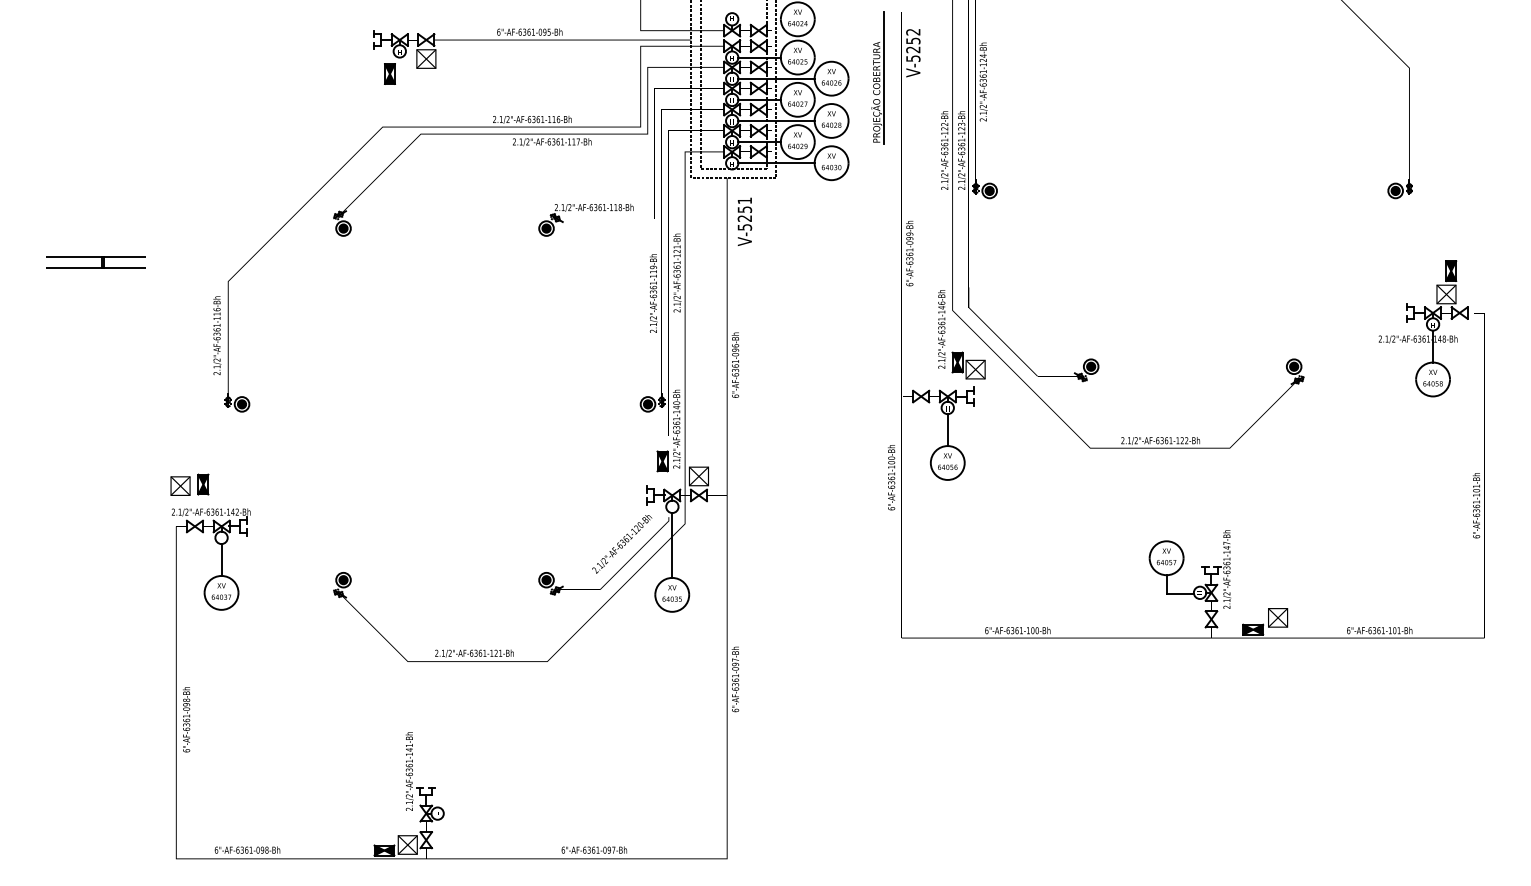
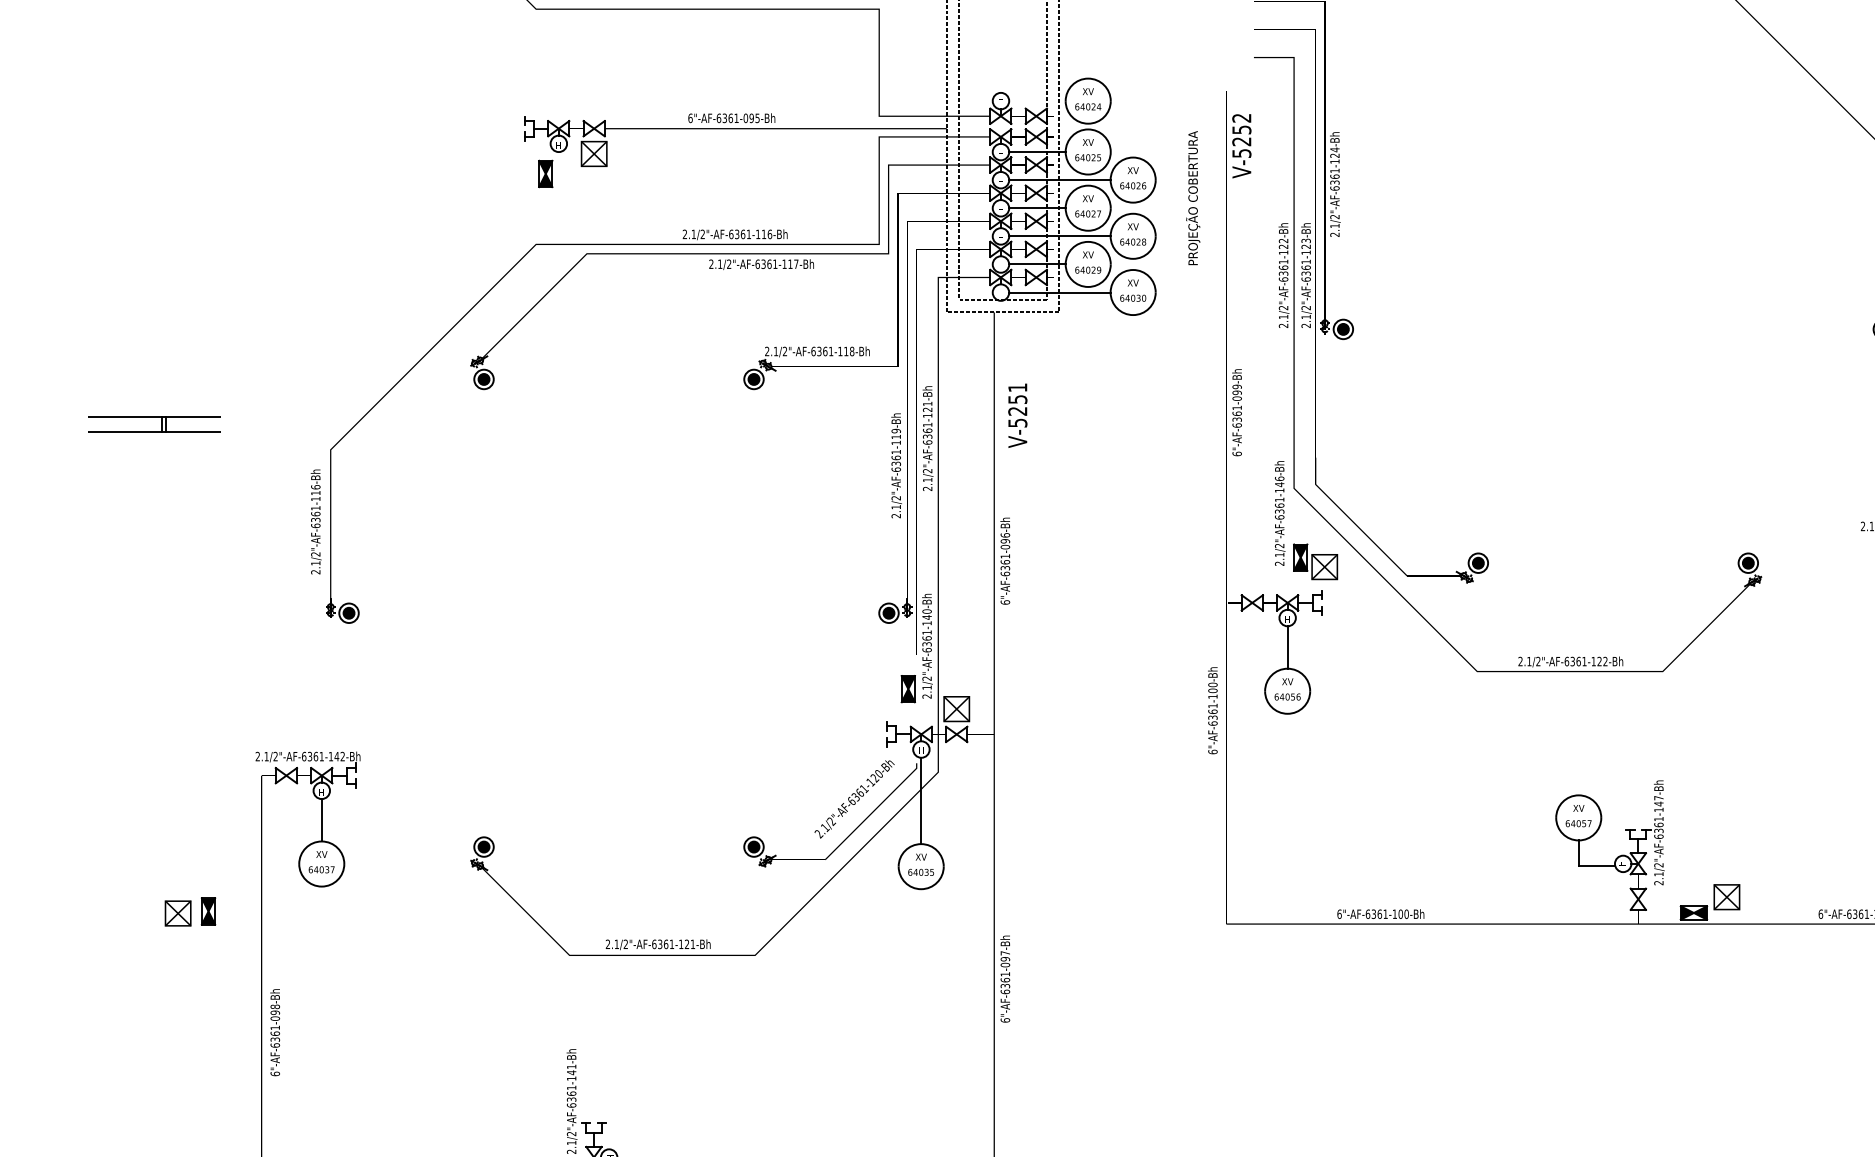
line: (883, 77) -> (1202, 178), removed
text: (744, 221) -> (1017, 415), moved
part: (189, 484) -> (190, 911), moved

